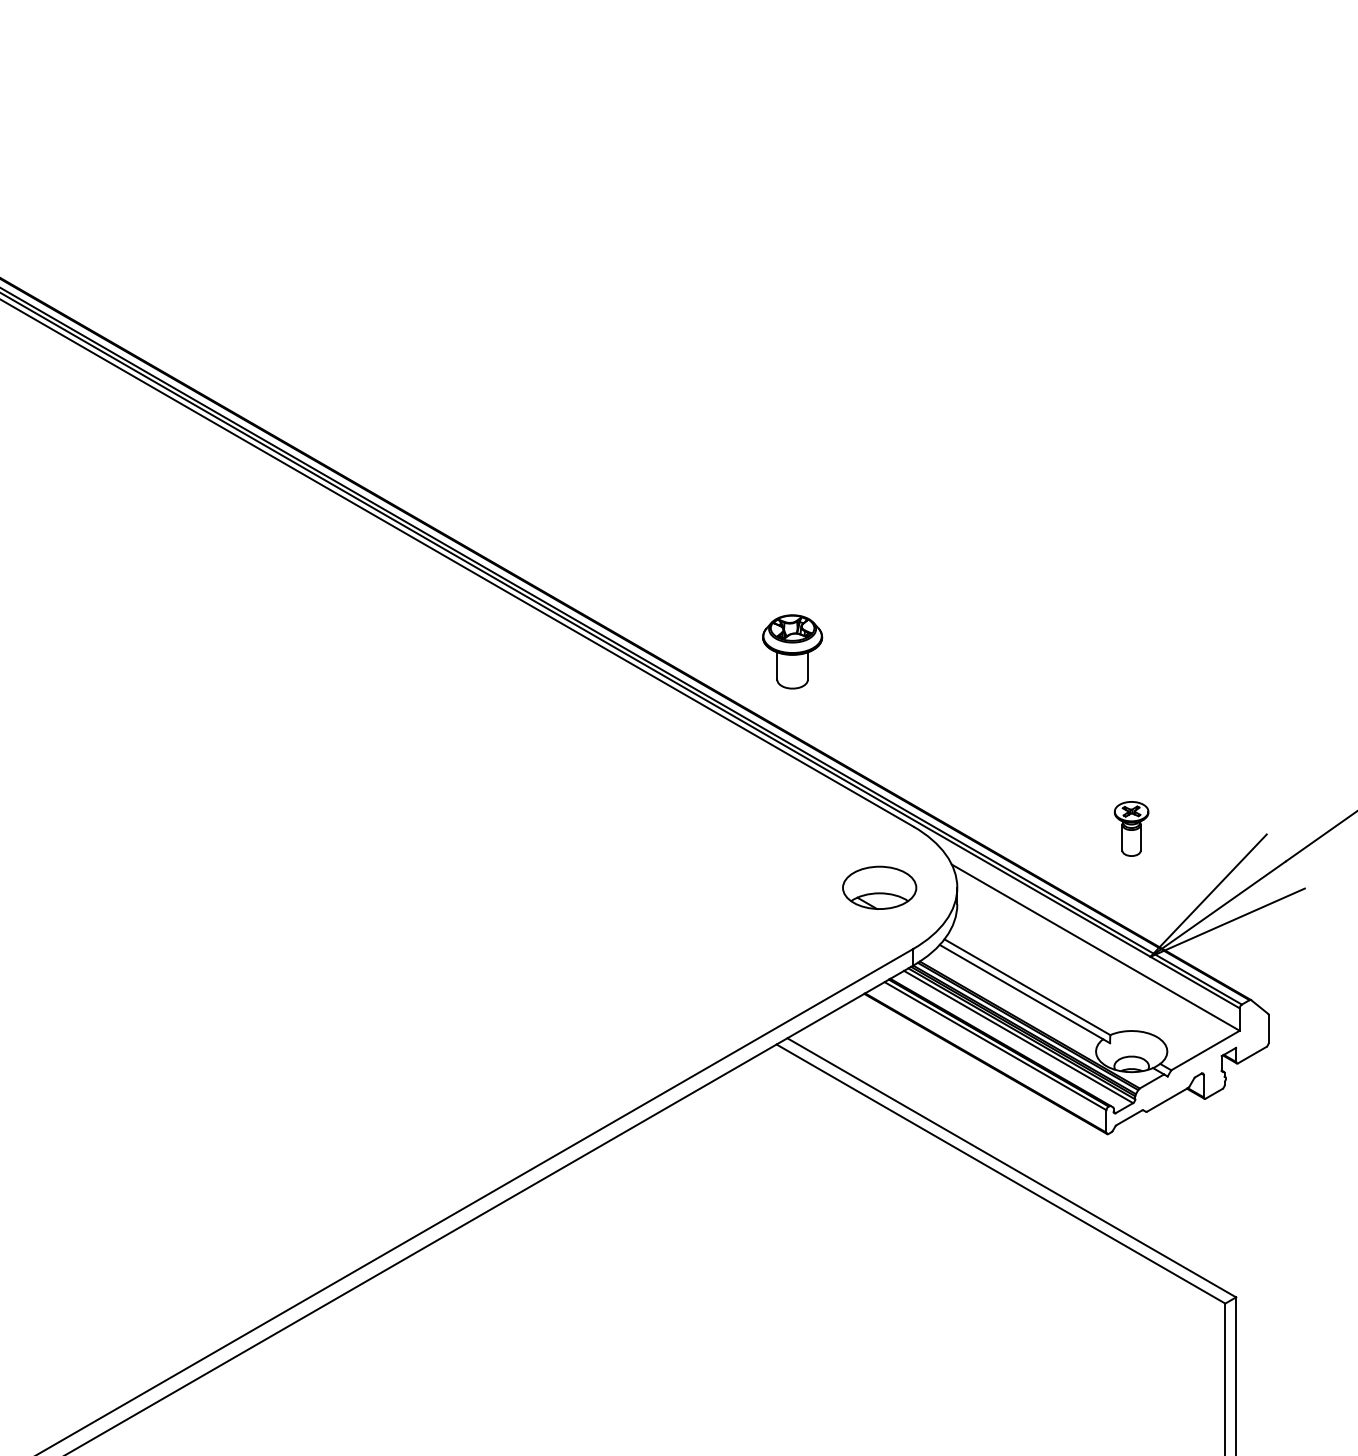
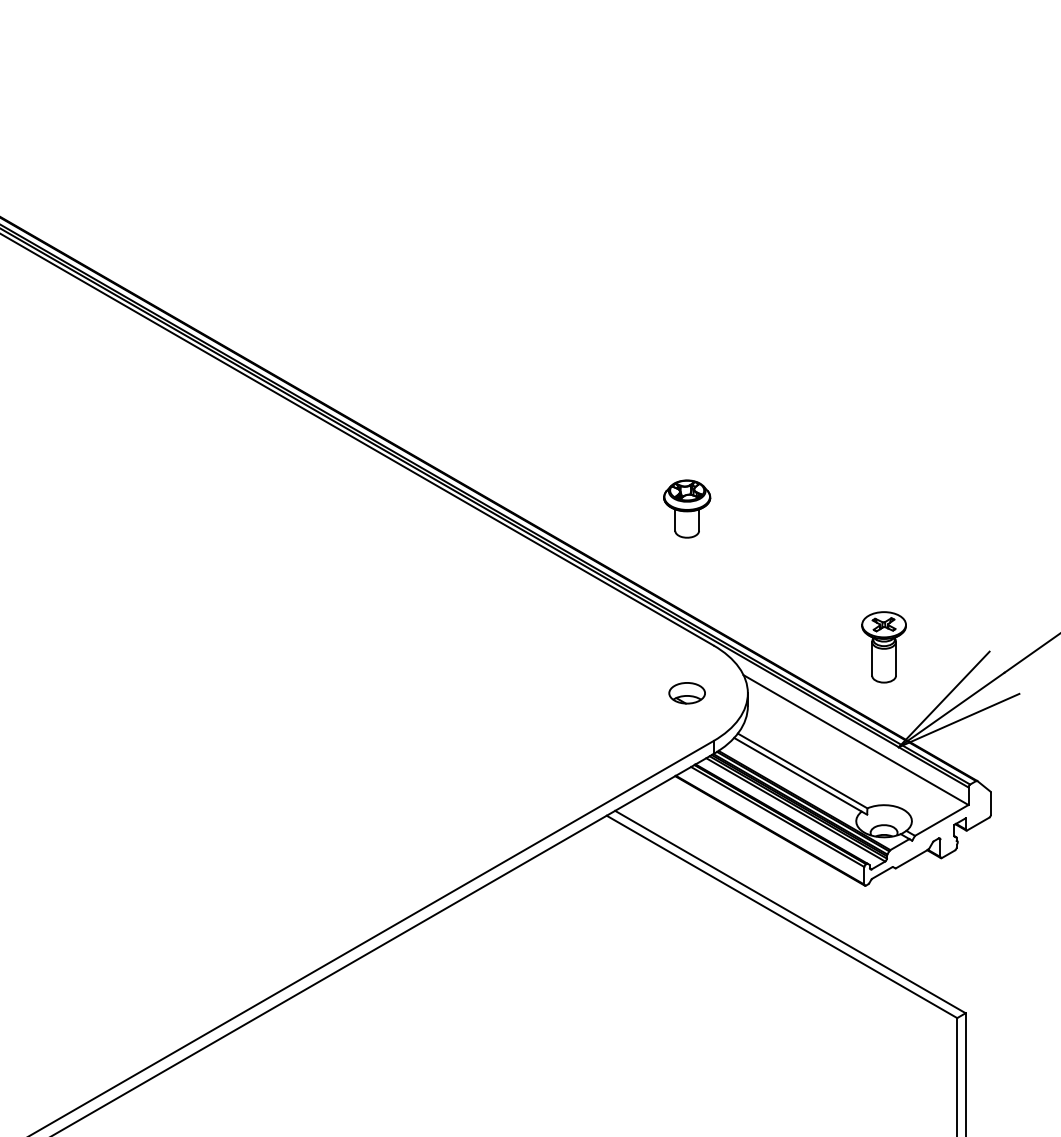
part: (792, 651) -> (687, 508), moved
part: (1131, 828) -> (883, 647), size x1.67
part: (879, 887) -> (687, 693), size x0.62

